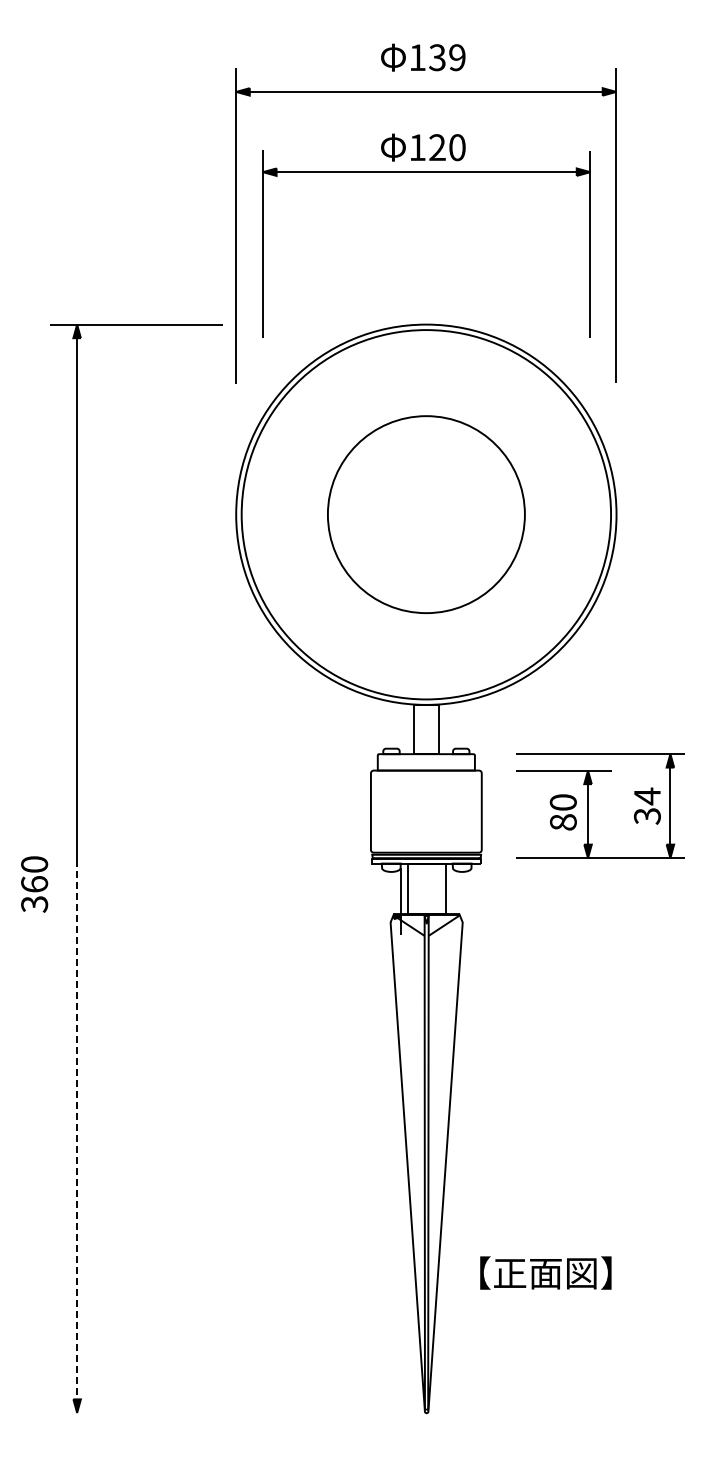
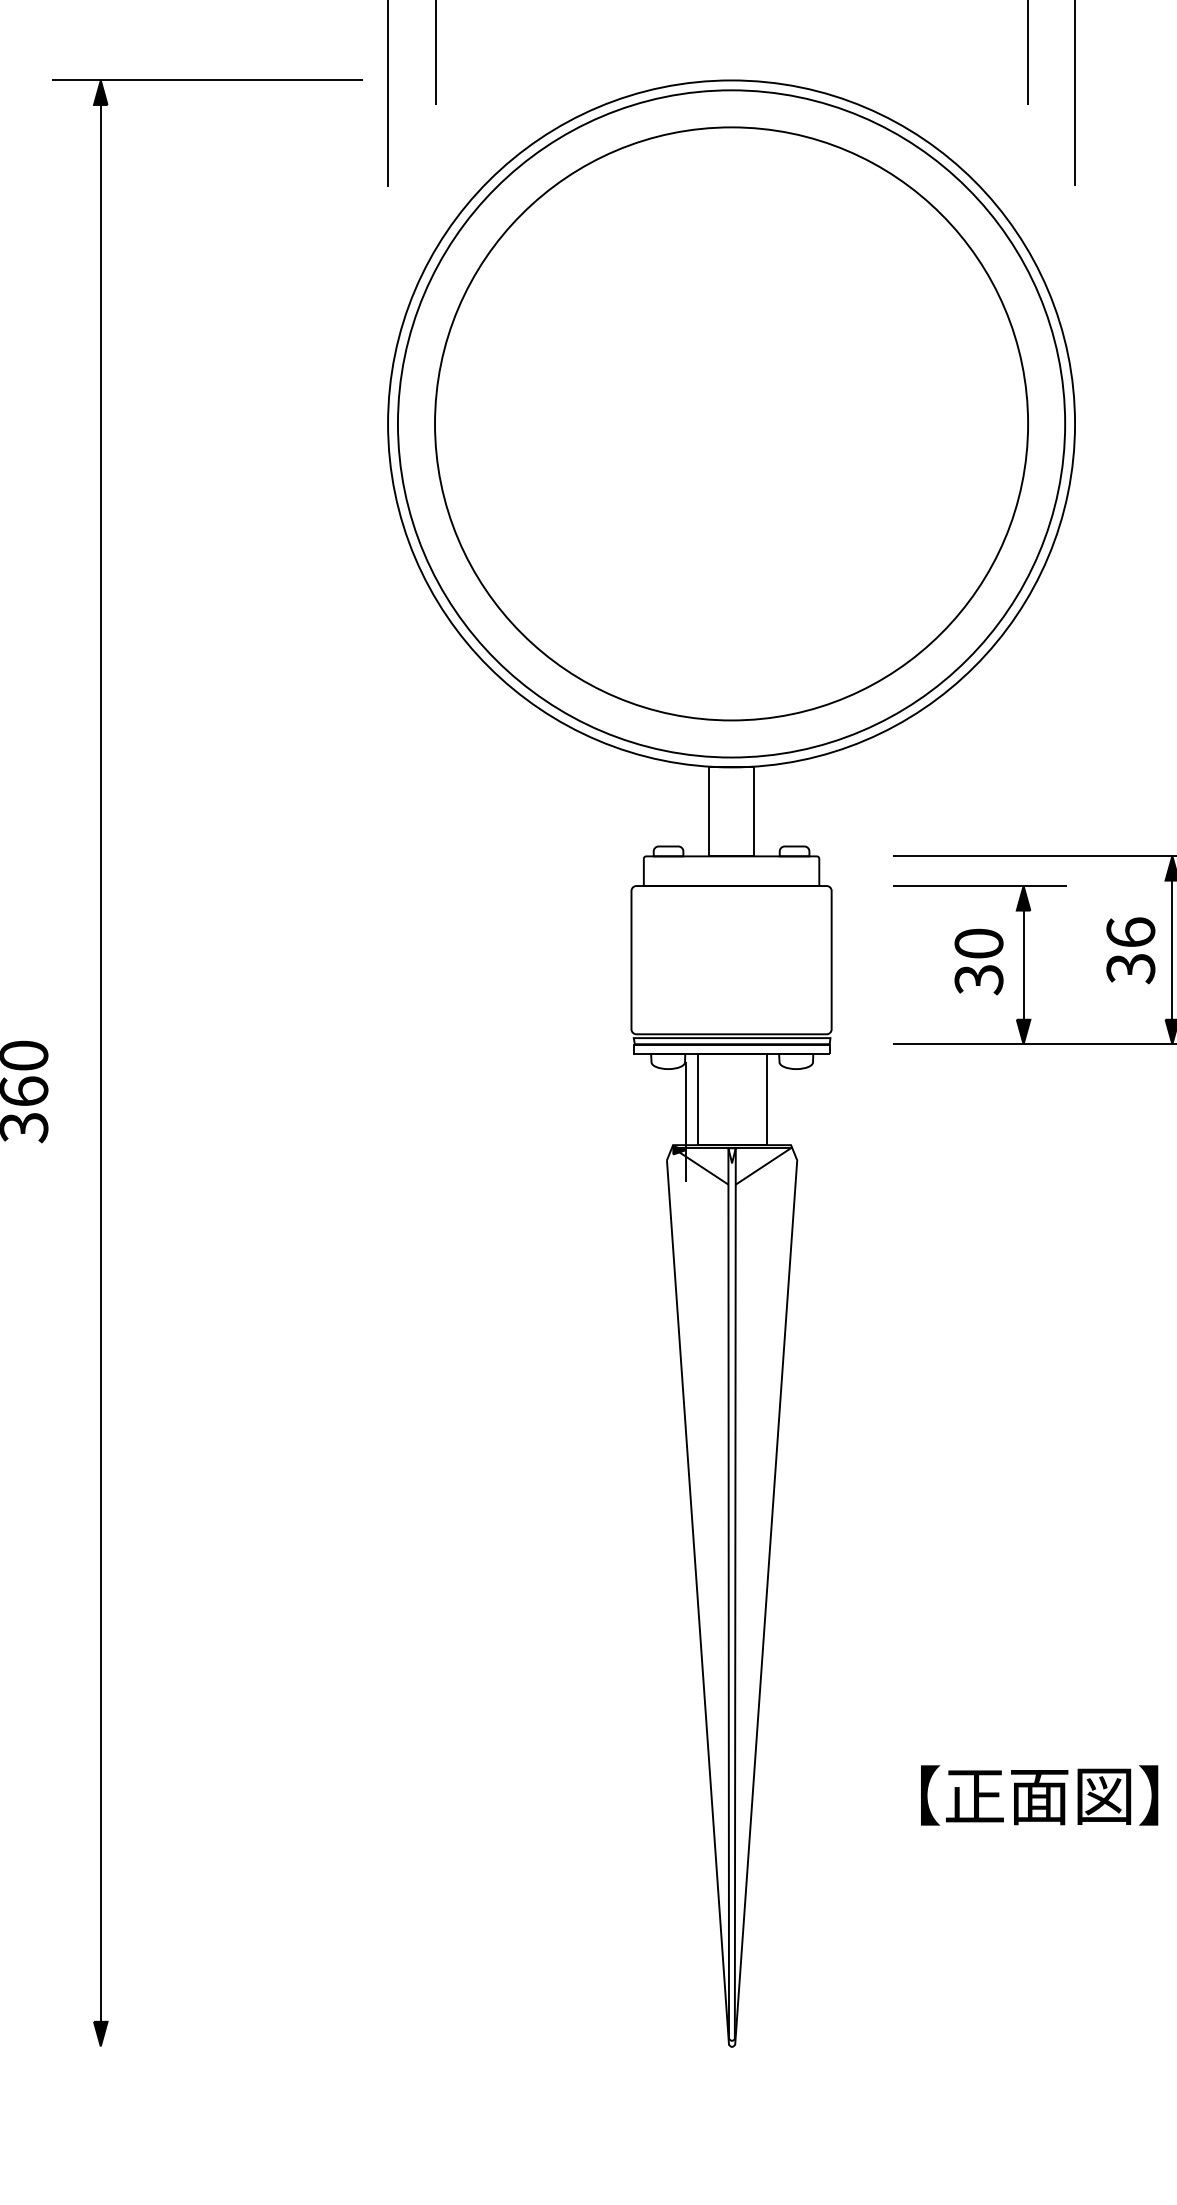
part: (426, 514) -> (731, 423), size x1.67
text: (646, 796) -> (1129, 932), 34 -> 36
text: (562, 822) -> (977, 979), 80 -> 30
line: (77, 1136) -> (101, 1546), dashed -> solid
text: (545, 1272) -> (1038, 1794), moved

